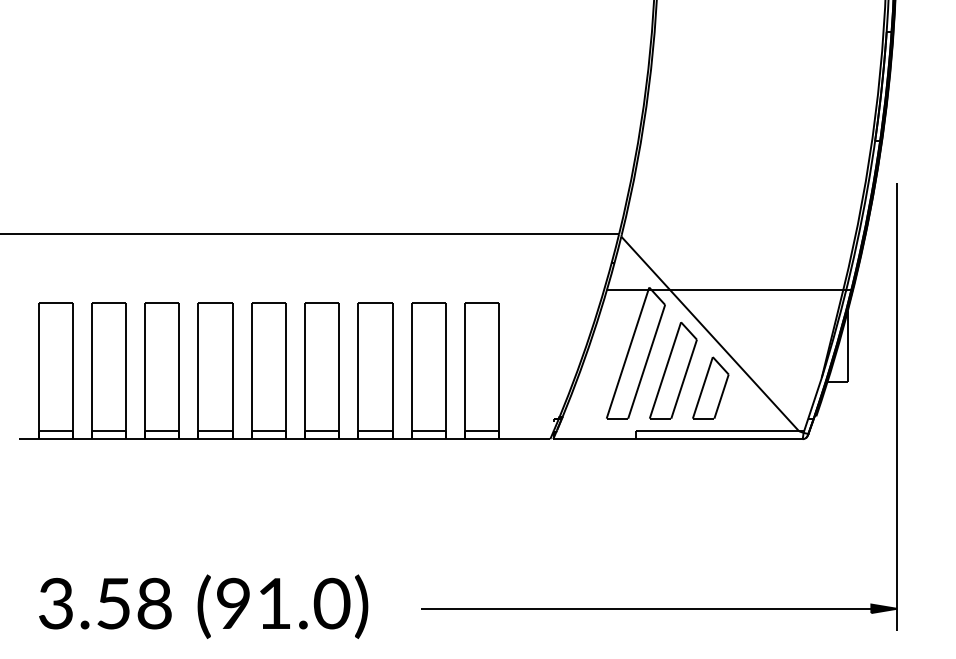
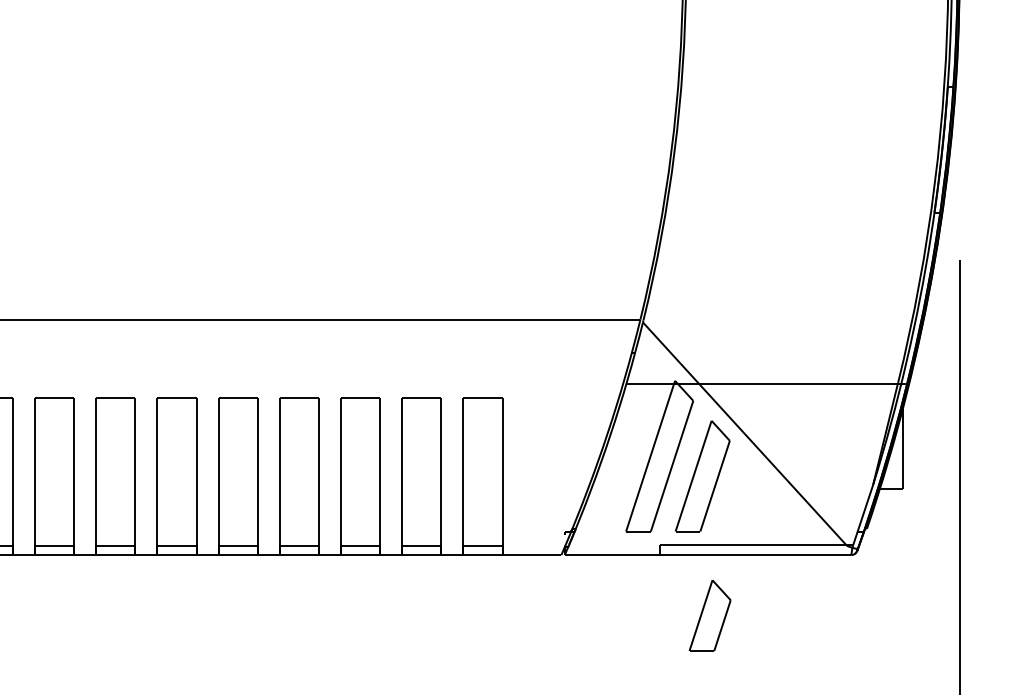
part: (710, 387) -> (709, 615), moved

